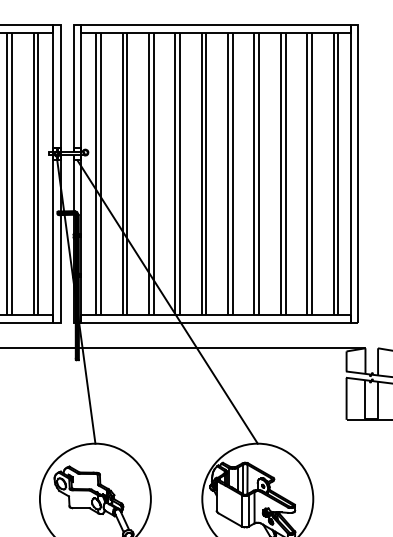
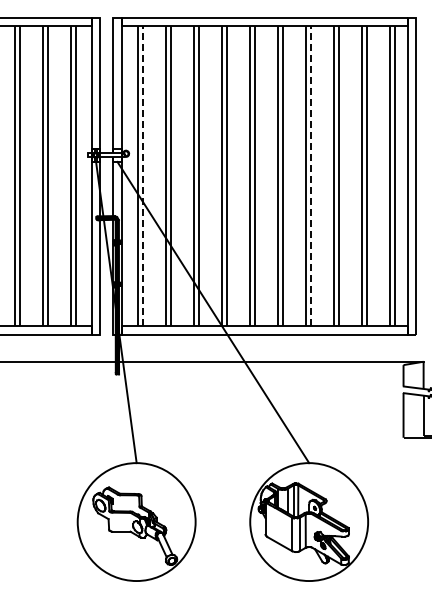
line: (100, 173) -> (142, 176), solid -> dashed
line: (259, 173) -> (310, 176), solid -> dashed

